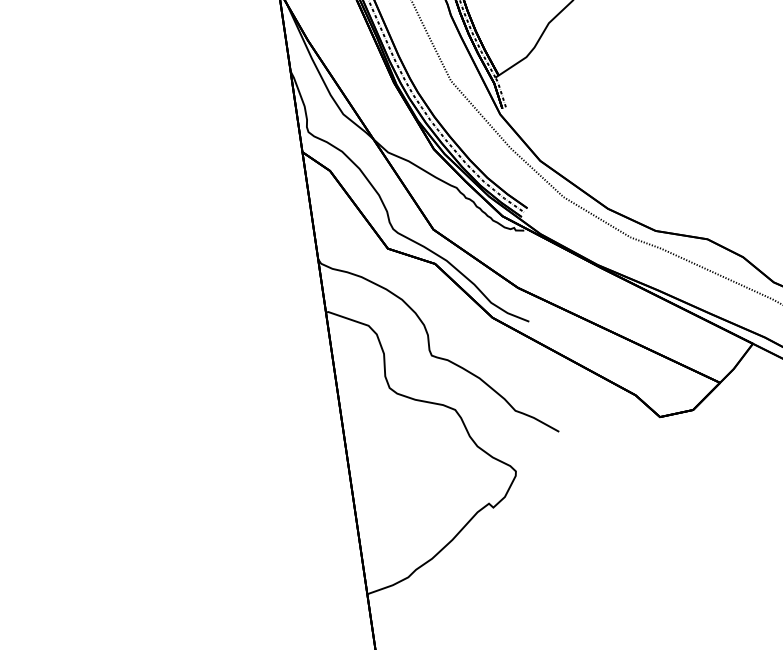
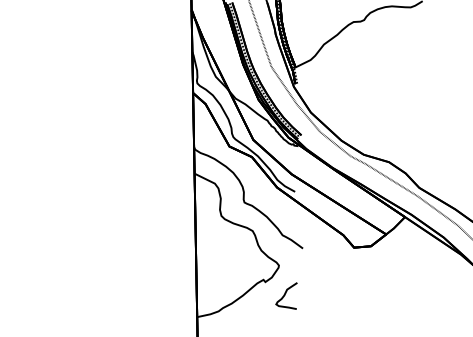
curve: (536, 529) -> (285, 295), added

